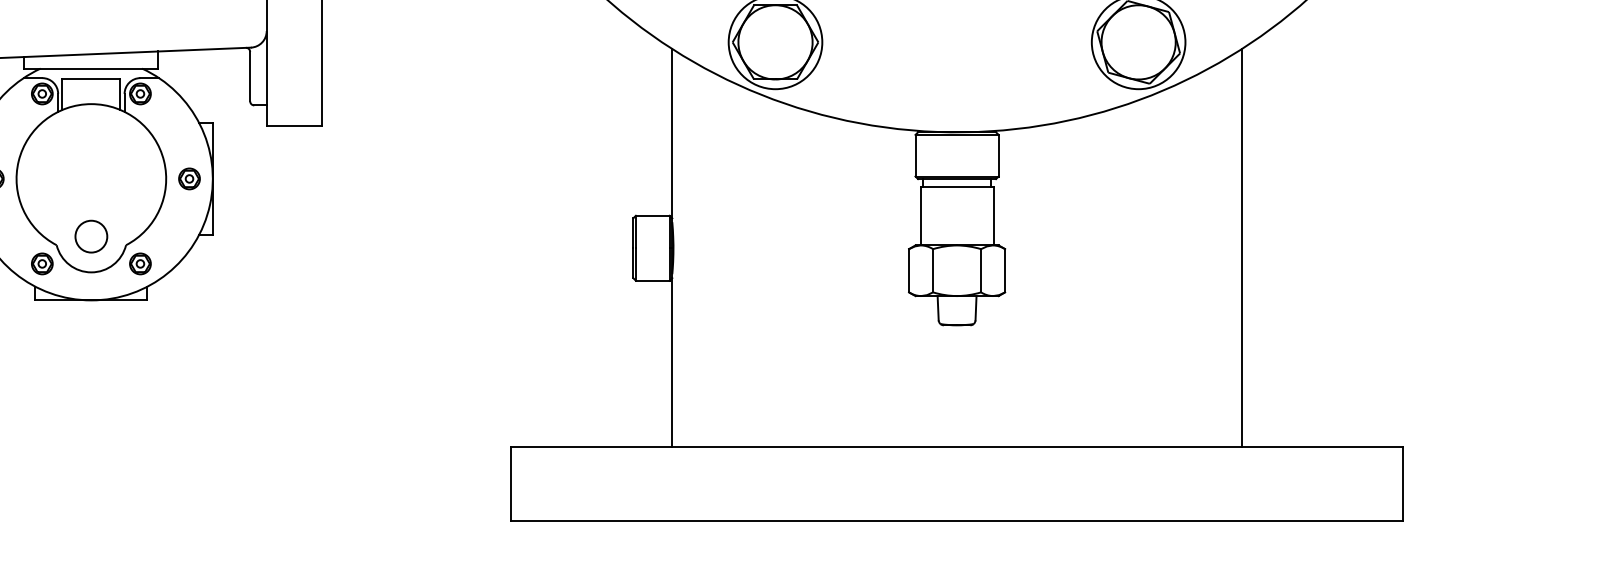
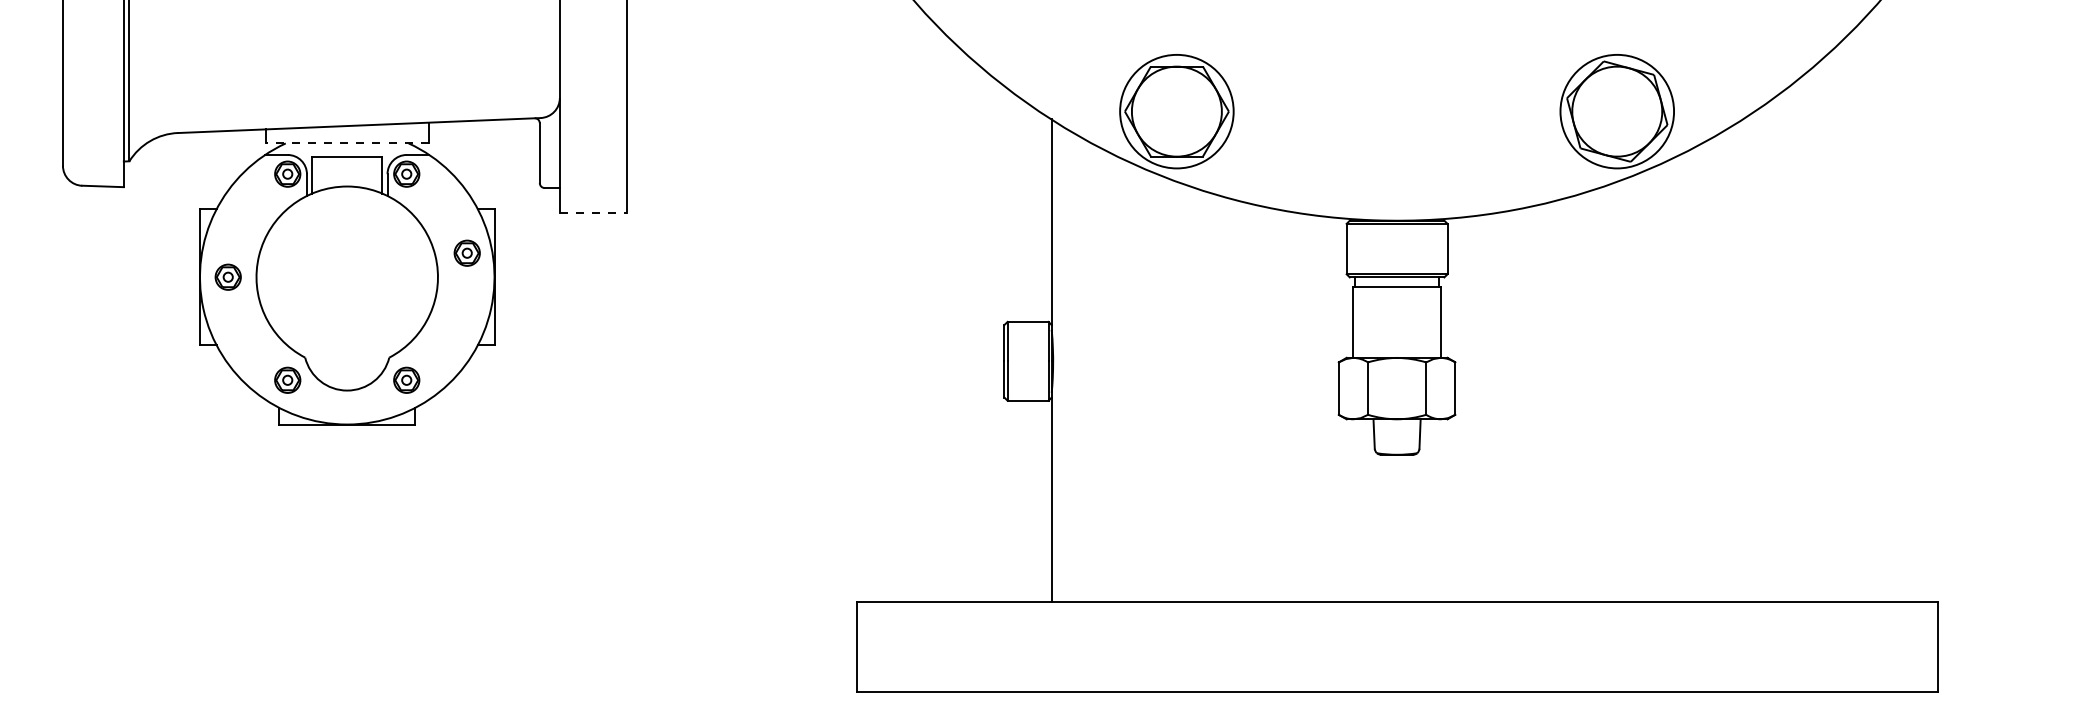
line: (90, 68) -> (346, 143), solid -> dashed
line: (294, 126) -> (593, 213), solid -> dashed
part: (188, 178) -> (466, 252), moved
circle: (91, 236) -> (347, 347), removed
line: (1241, 247) -> (1742, 360), removed

